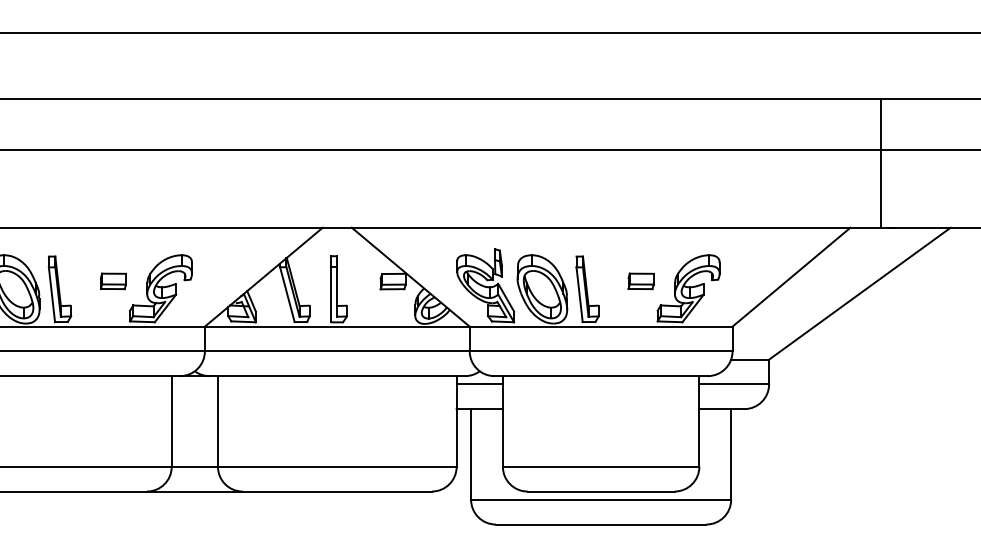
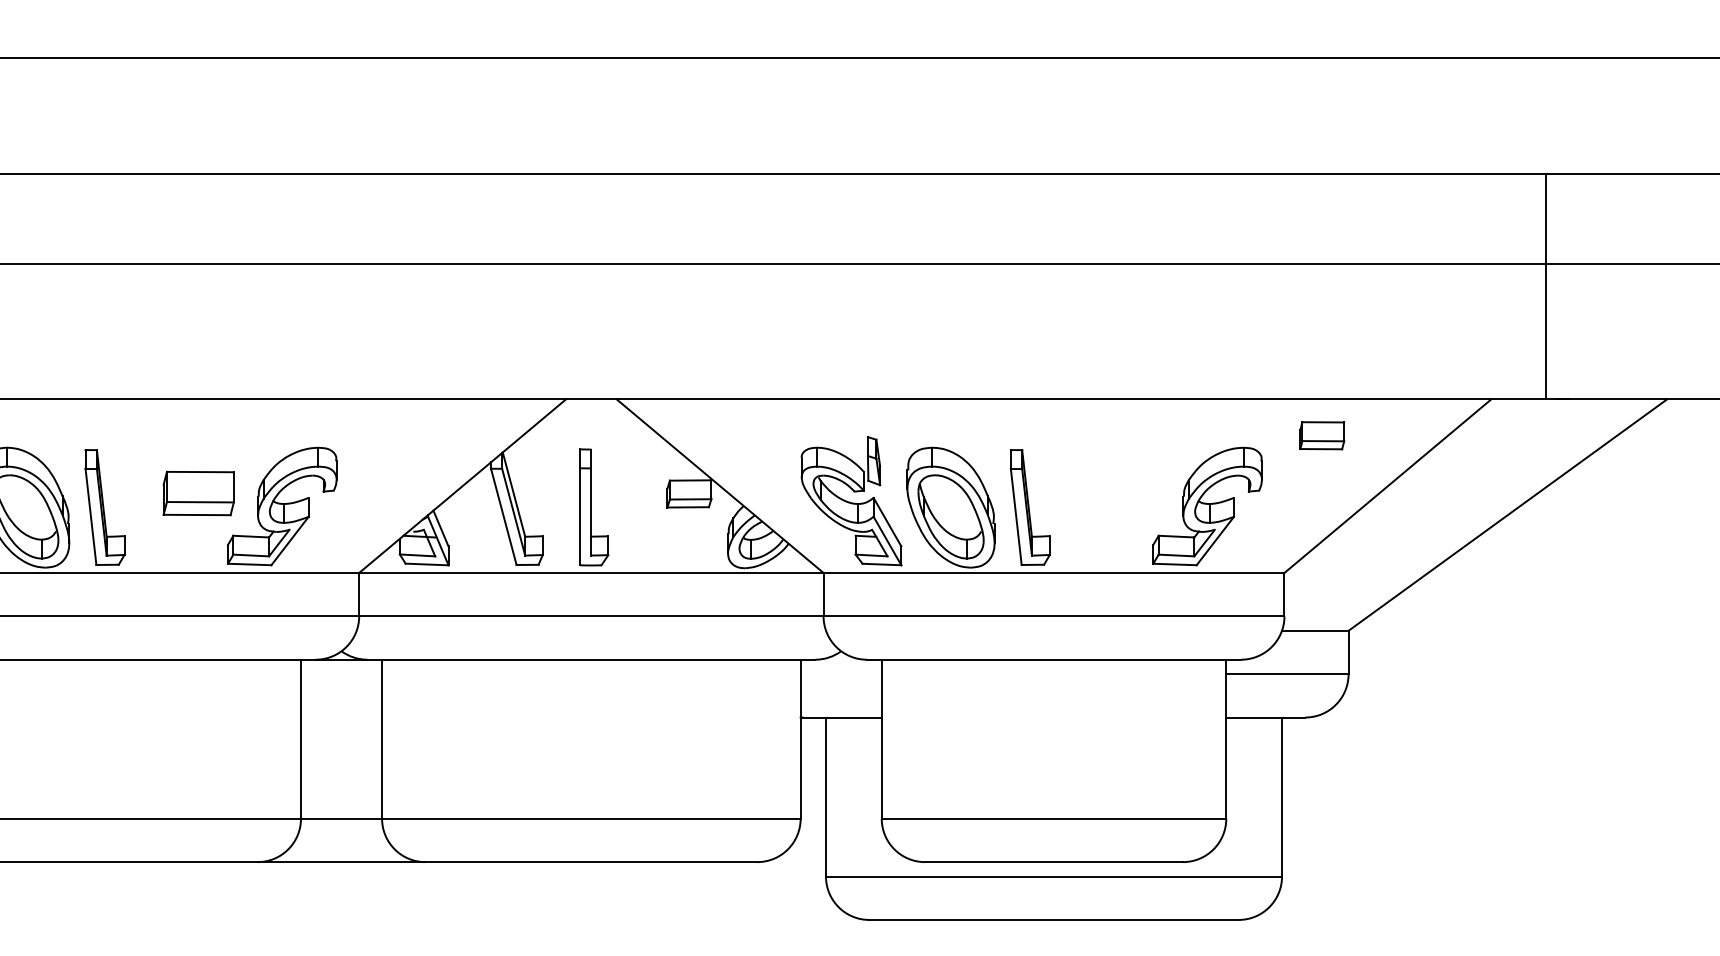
part: (113, 281) -> (198, 493), size x1.6
part: (640, 281) -> (1321, 435), moved
line: (479, 384) -> (840, 674), removed

